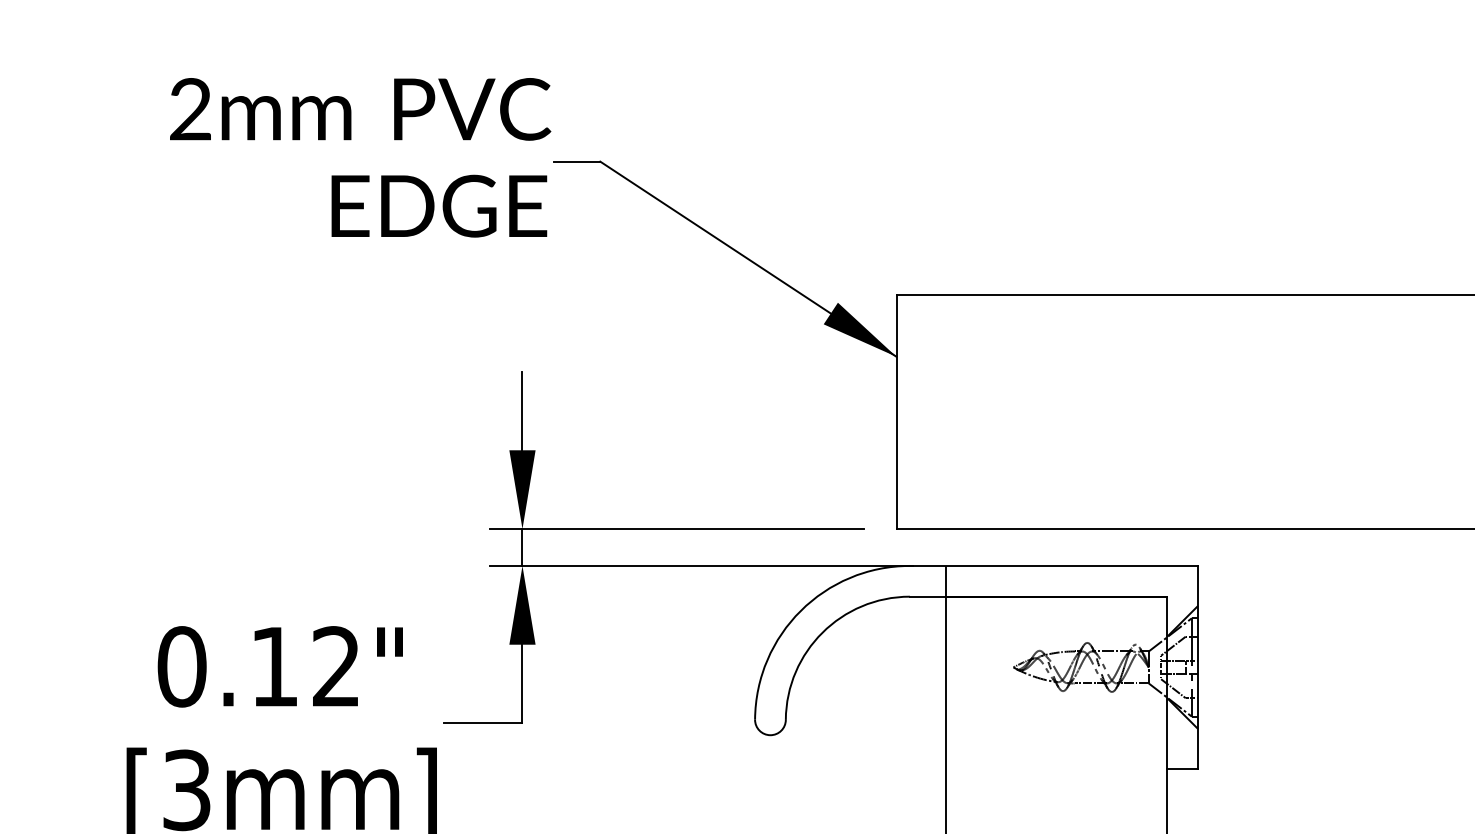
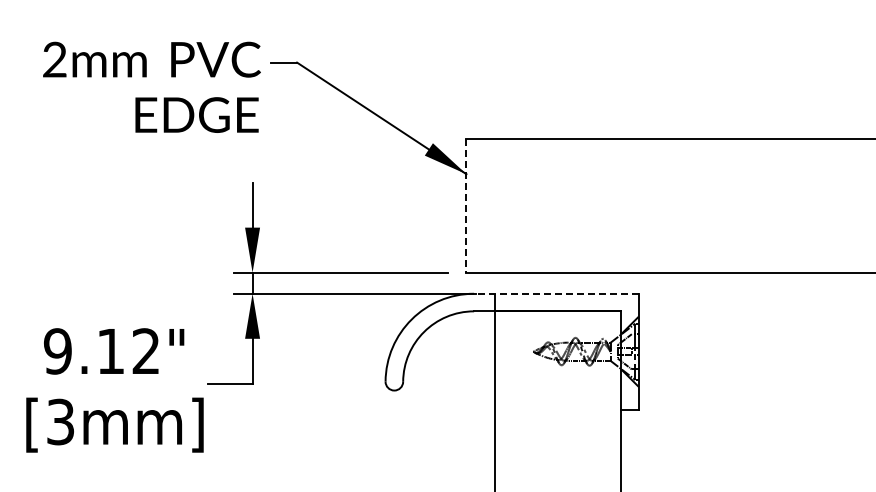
text: (359, 156) -> (151, 86), moved
line: (896, 411) -> (466, 205), solid -> dashed
line: (1052, 565) -> (555, 293), solid -> dashed
text: (181, 666) -> (57, 351), 0.12" -> 9.12"

